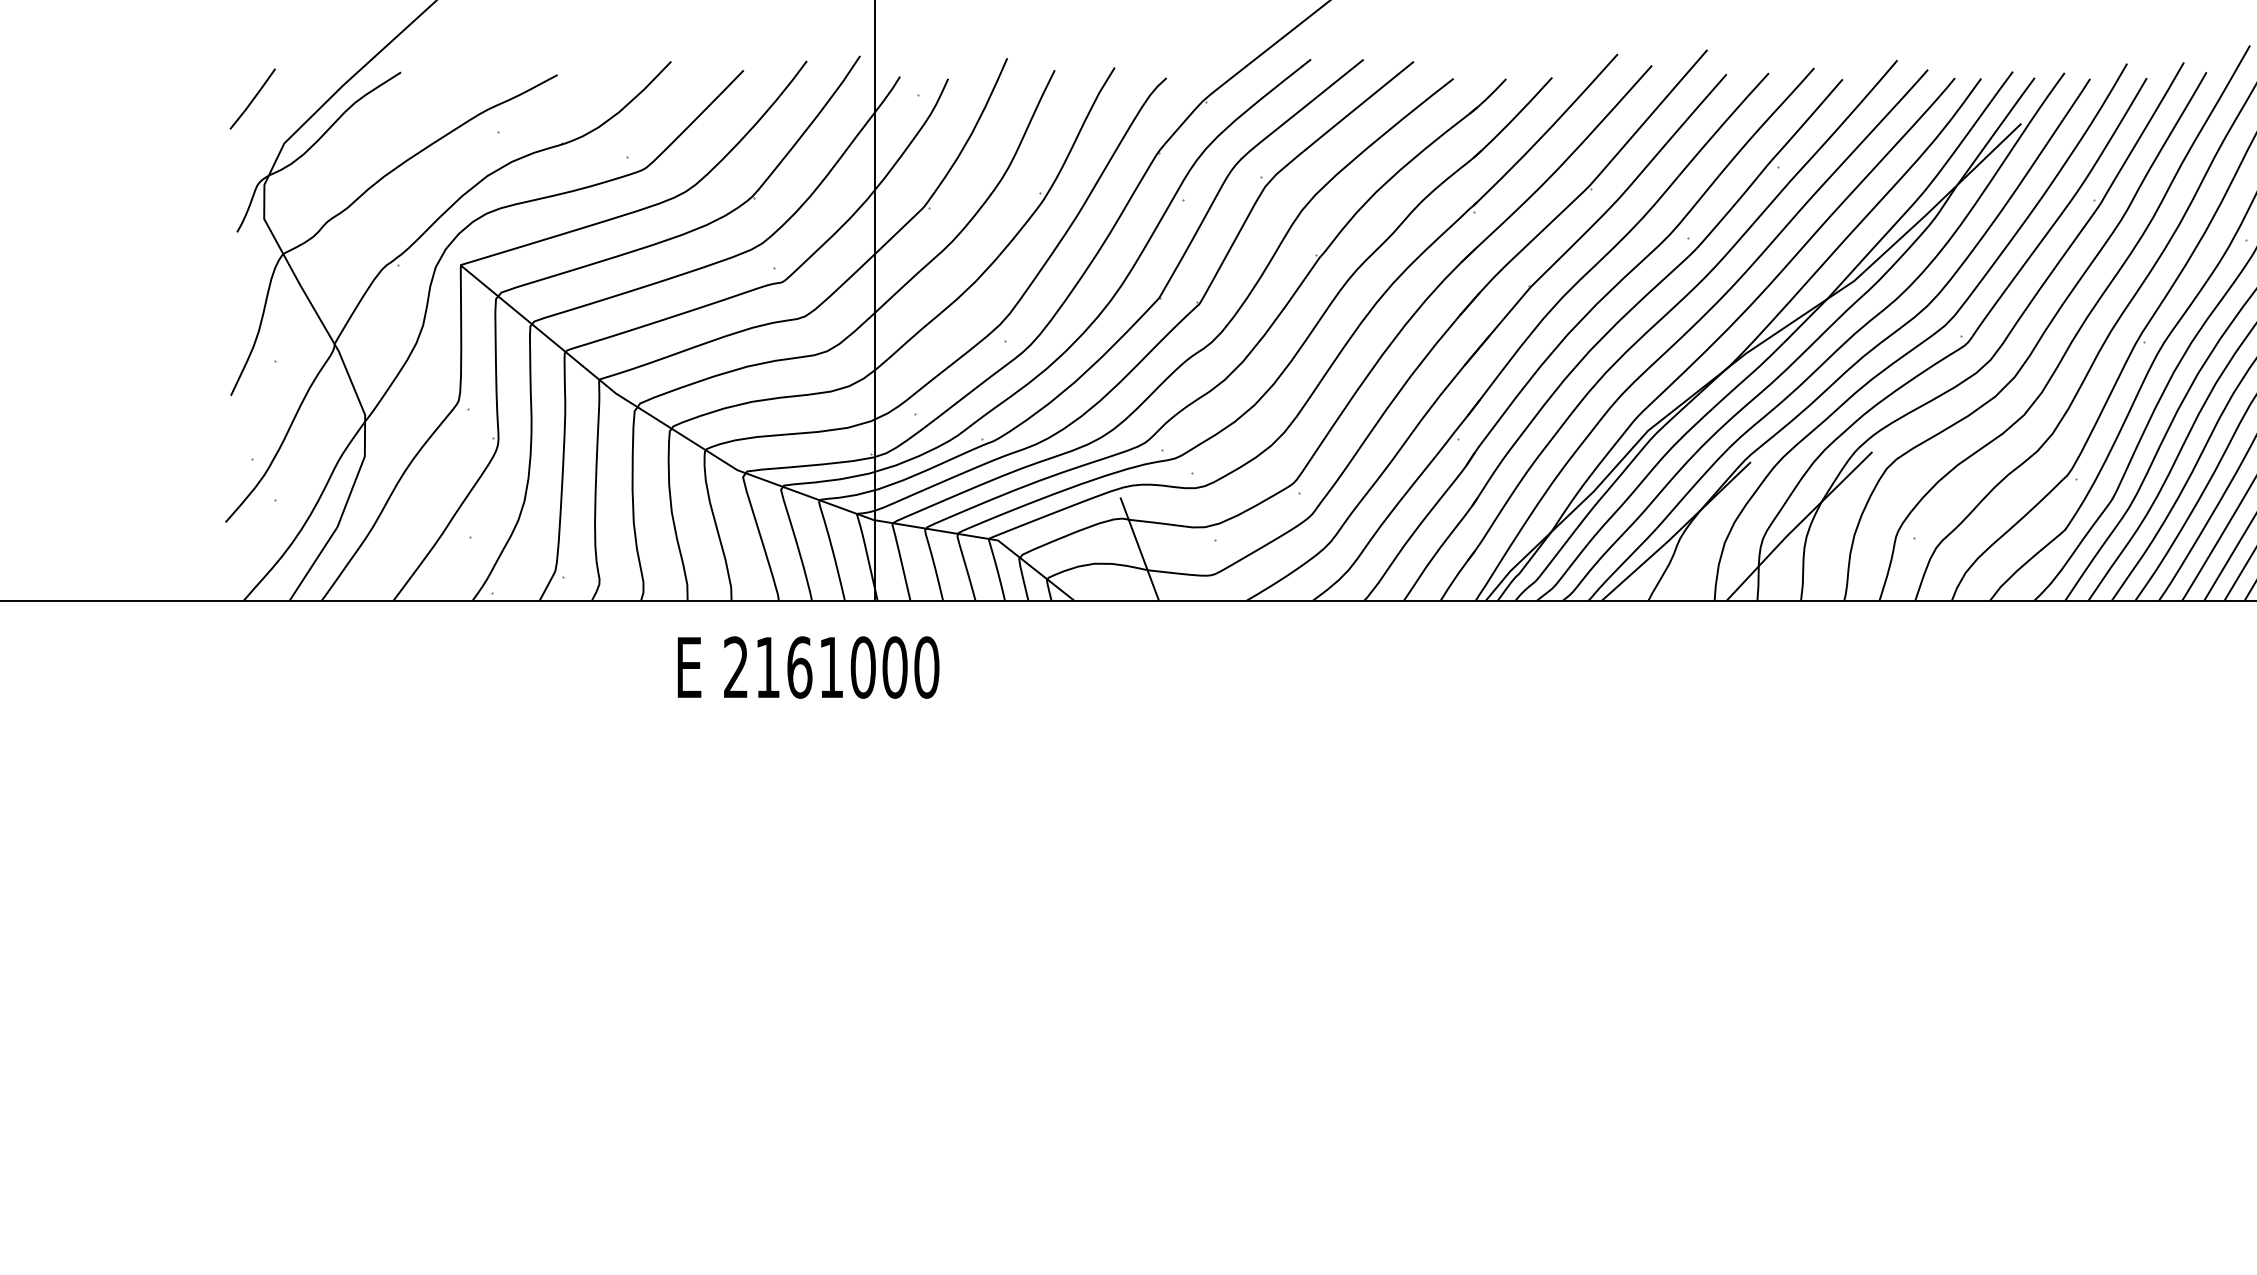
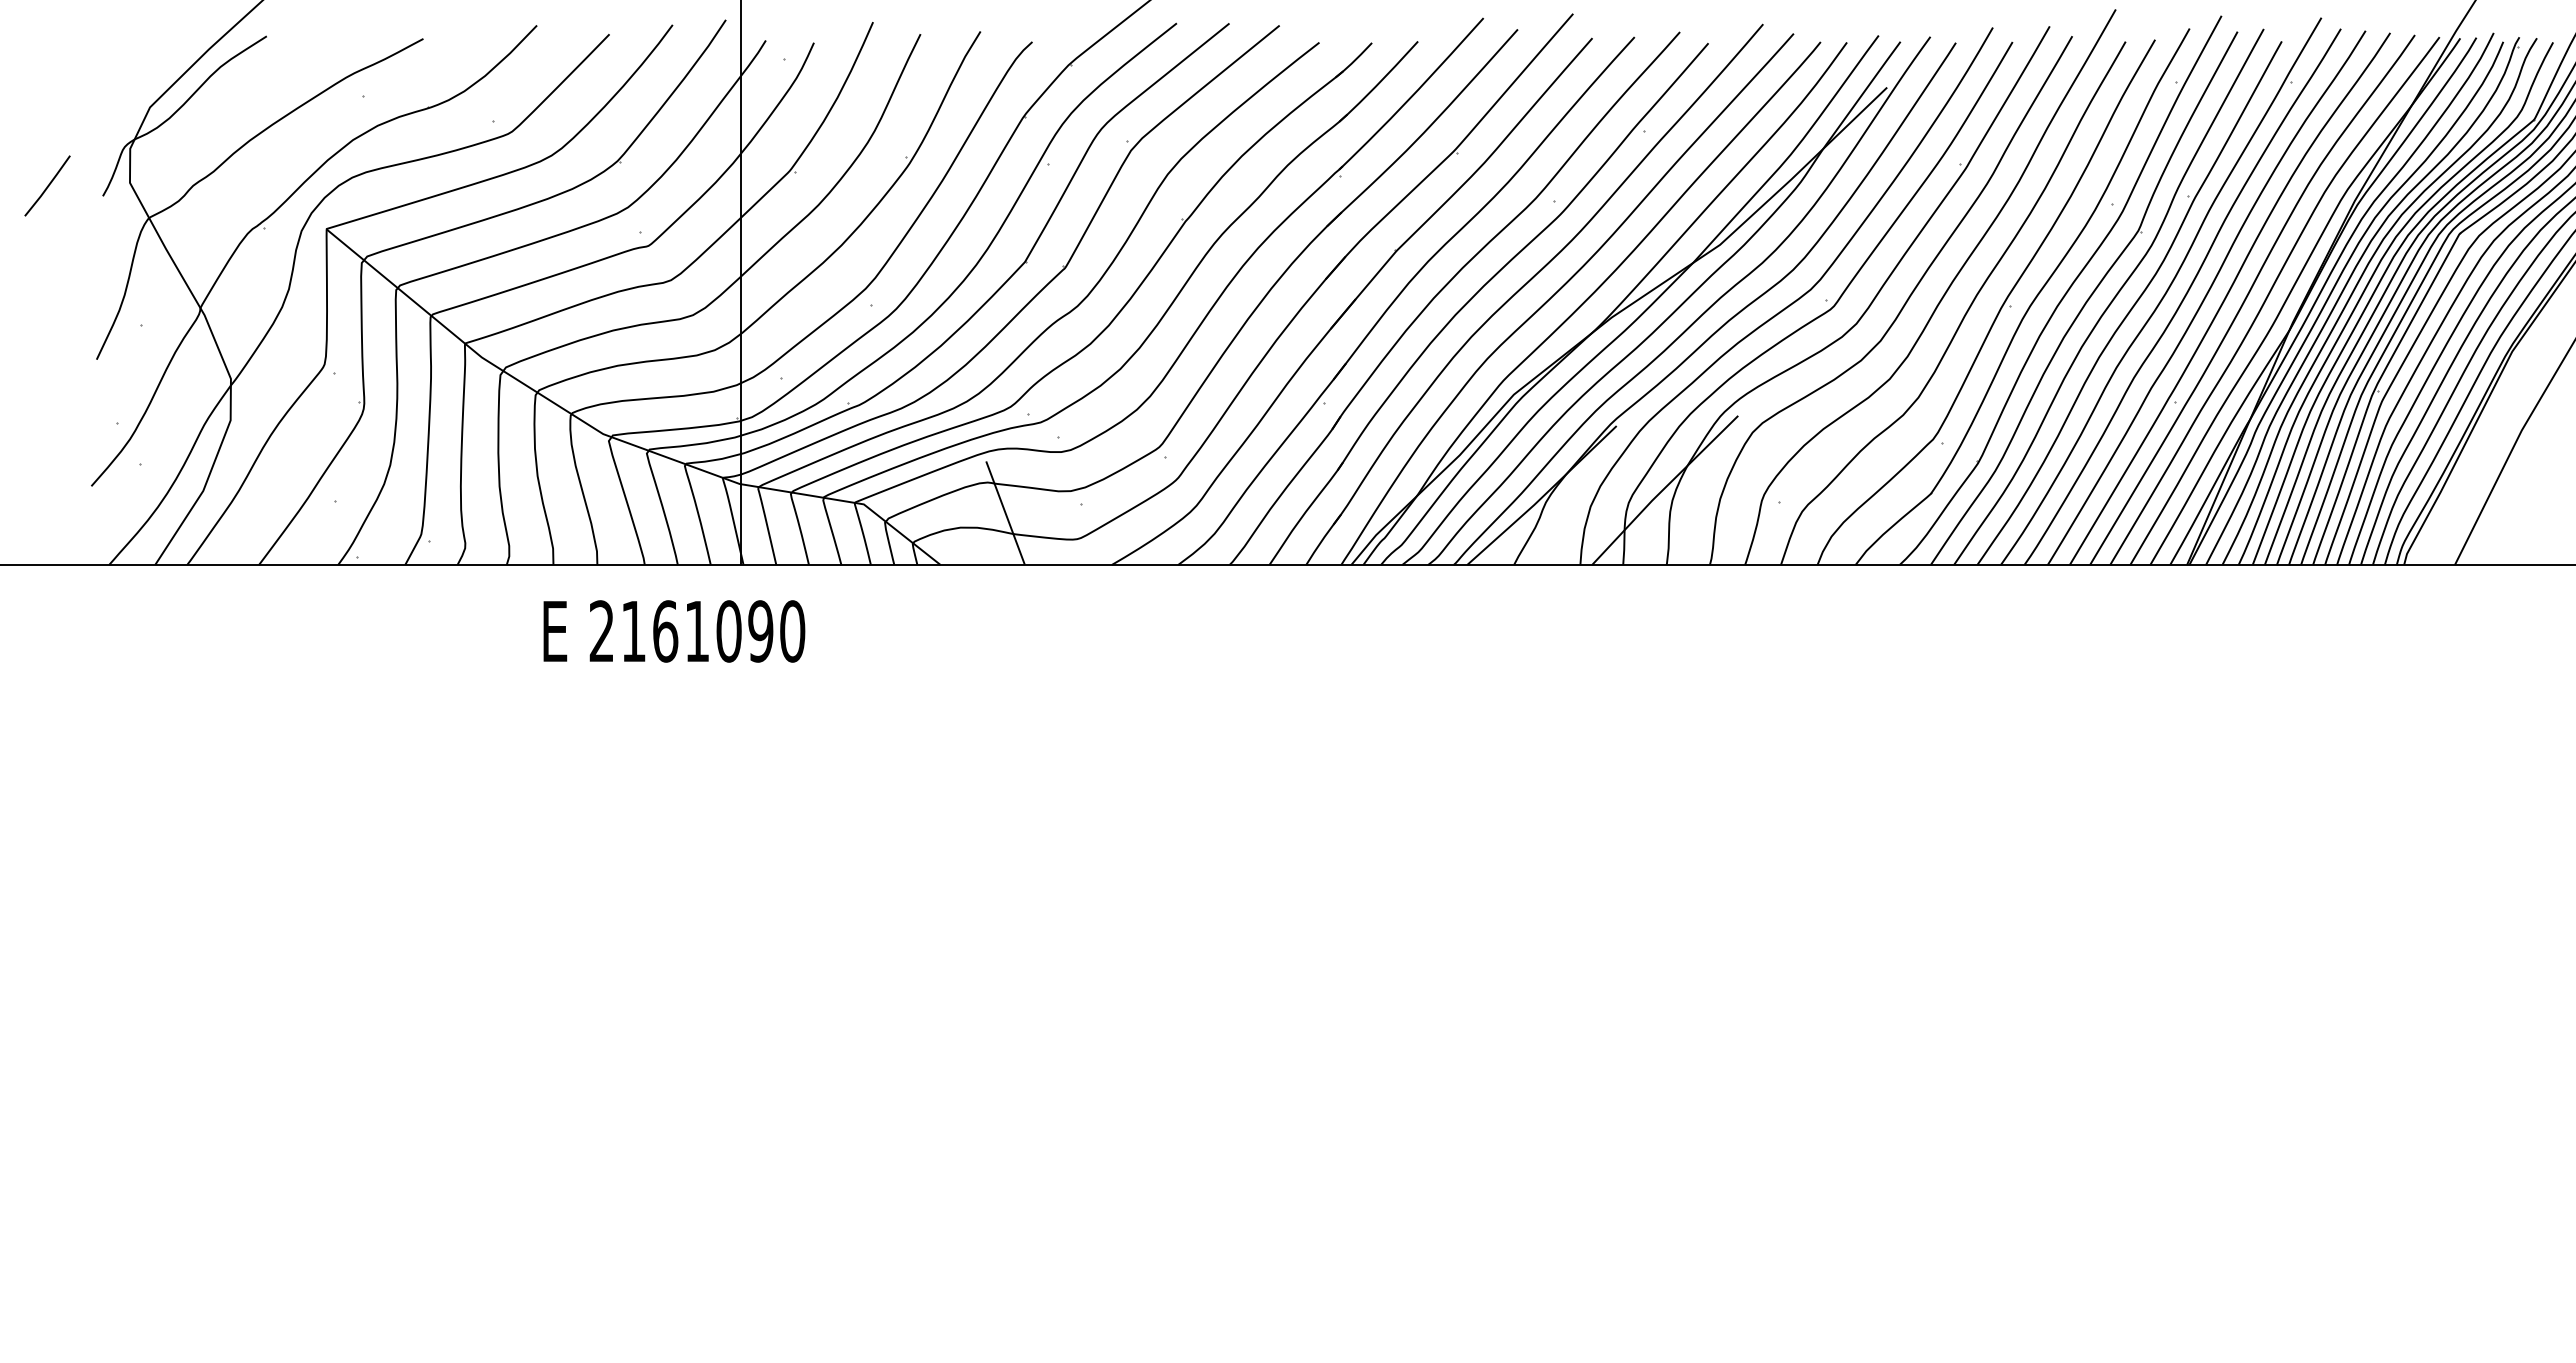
line: (252, 98) -> (47, 185), moved
text: (894, 667) -> (760, 631), 2161000 -> 2161090

